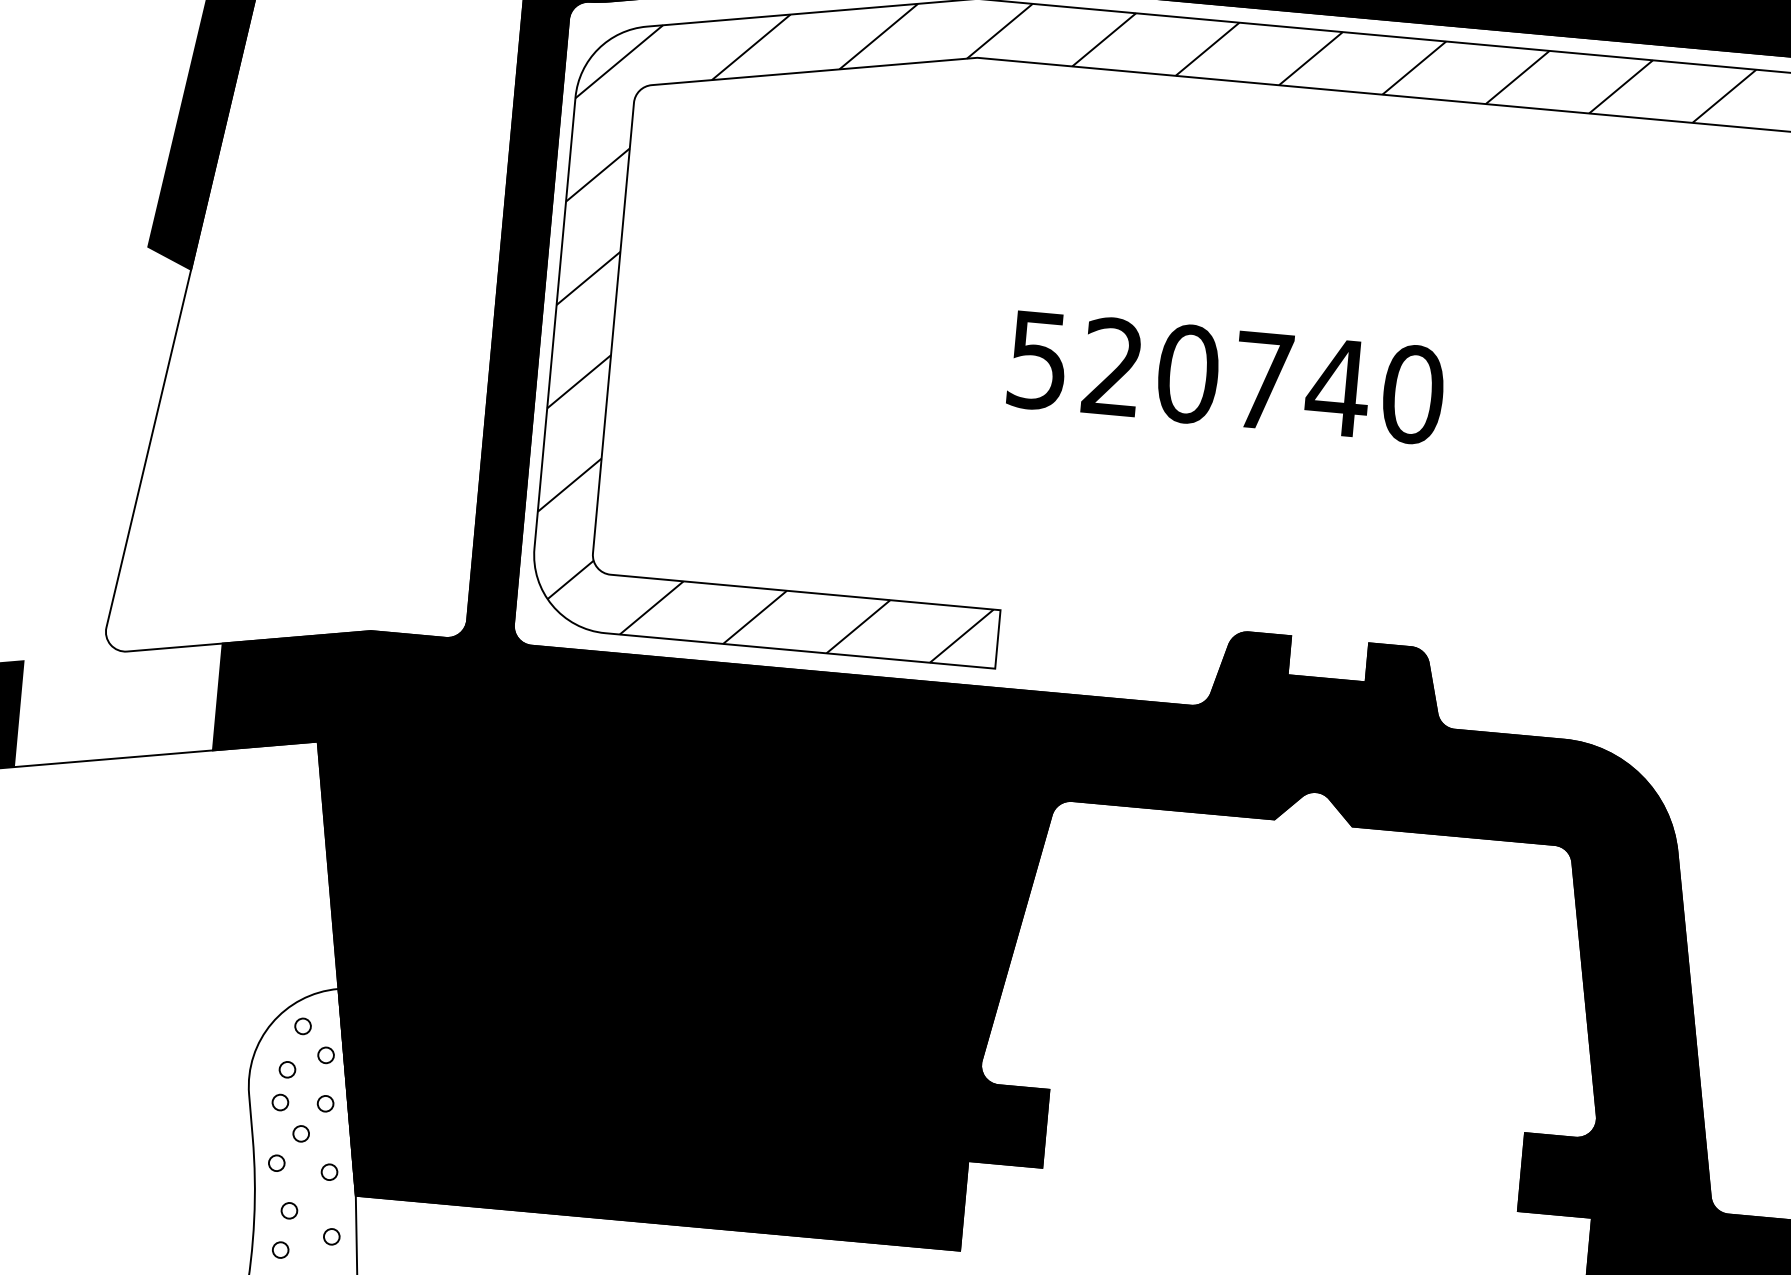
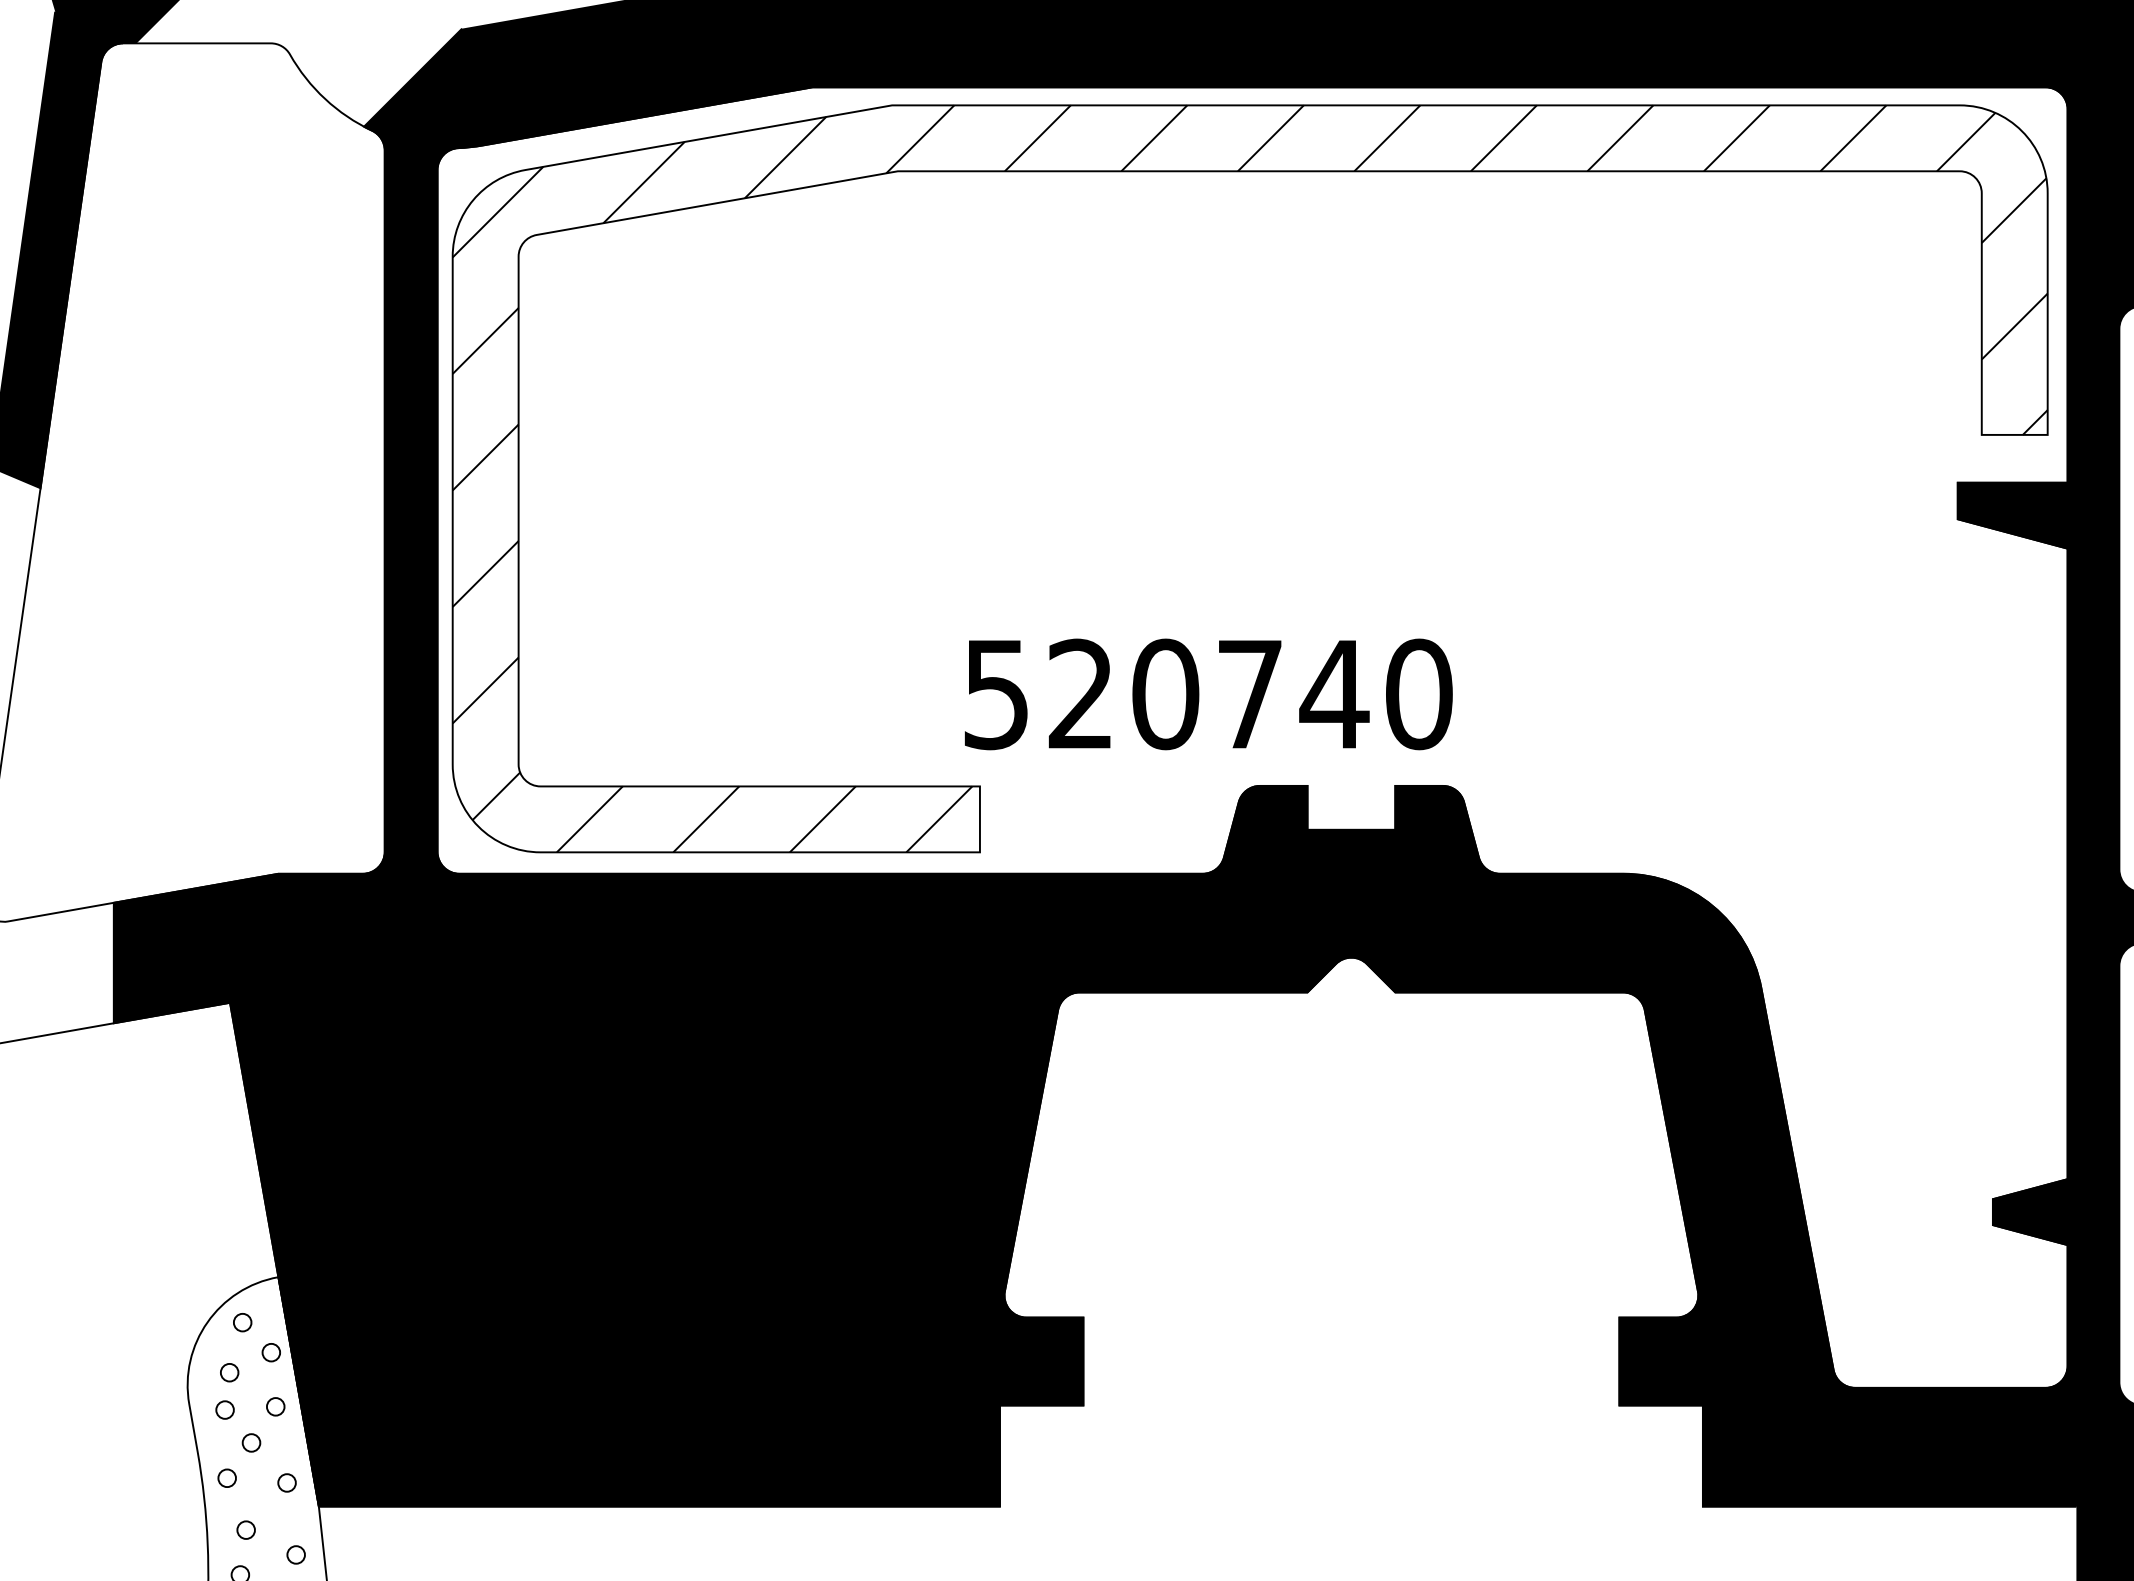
text: (1226, 377) -> (1208, 694), moved

